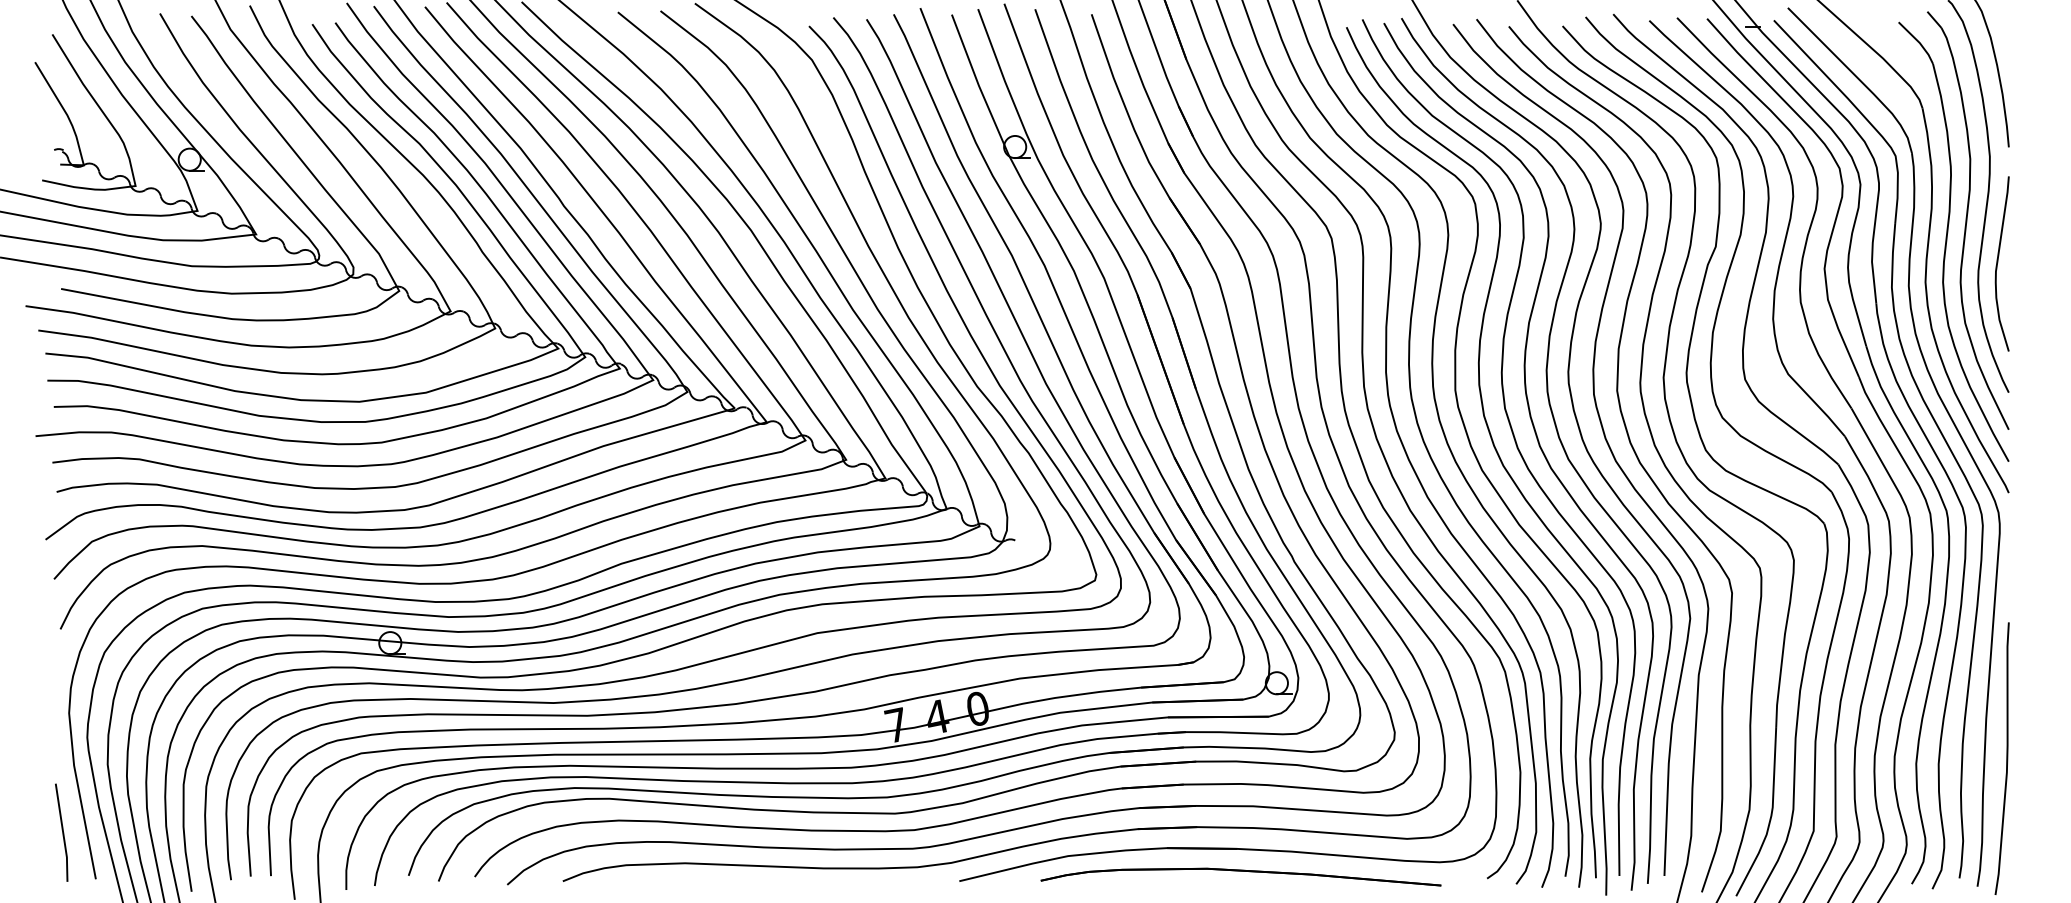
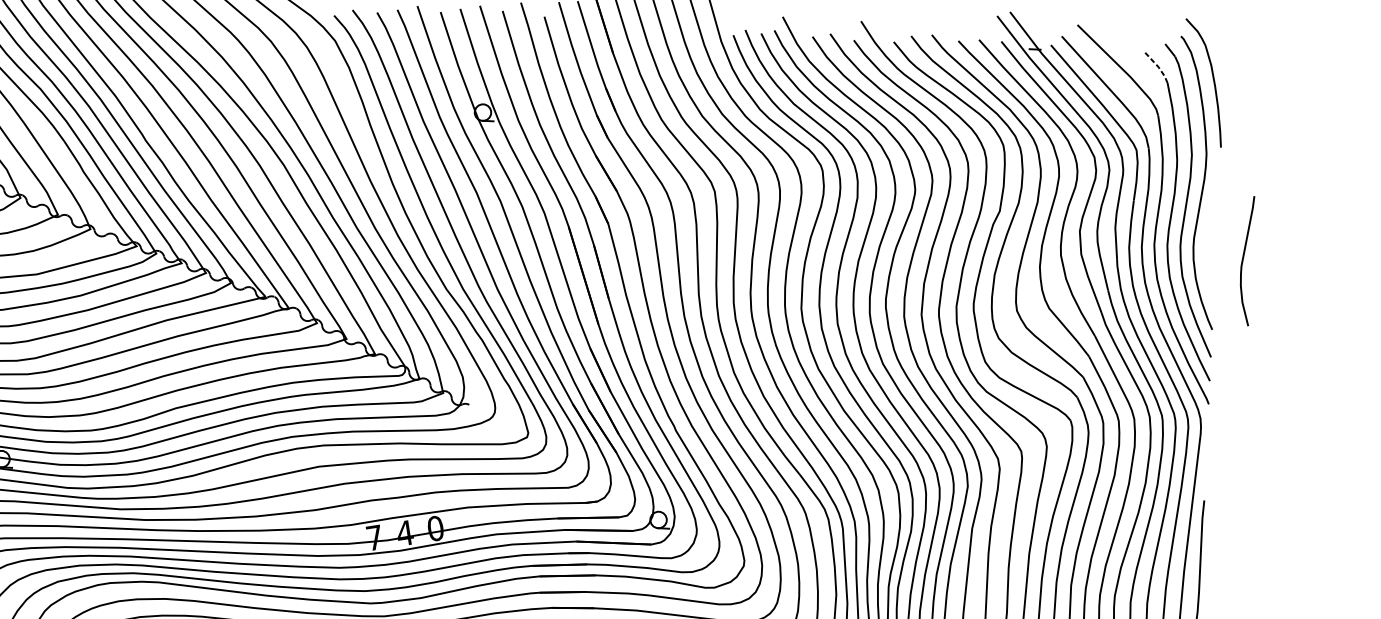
line: (1919, 42) -> (1158, 66), solid -> dashed
curve: (1998, 262) -> (1243, 259), moved

